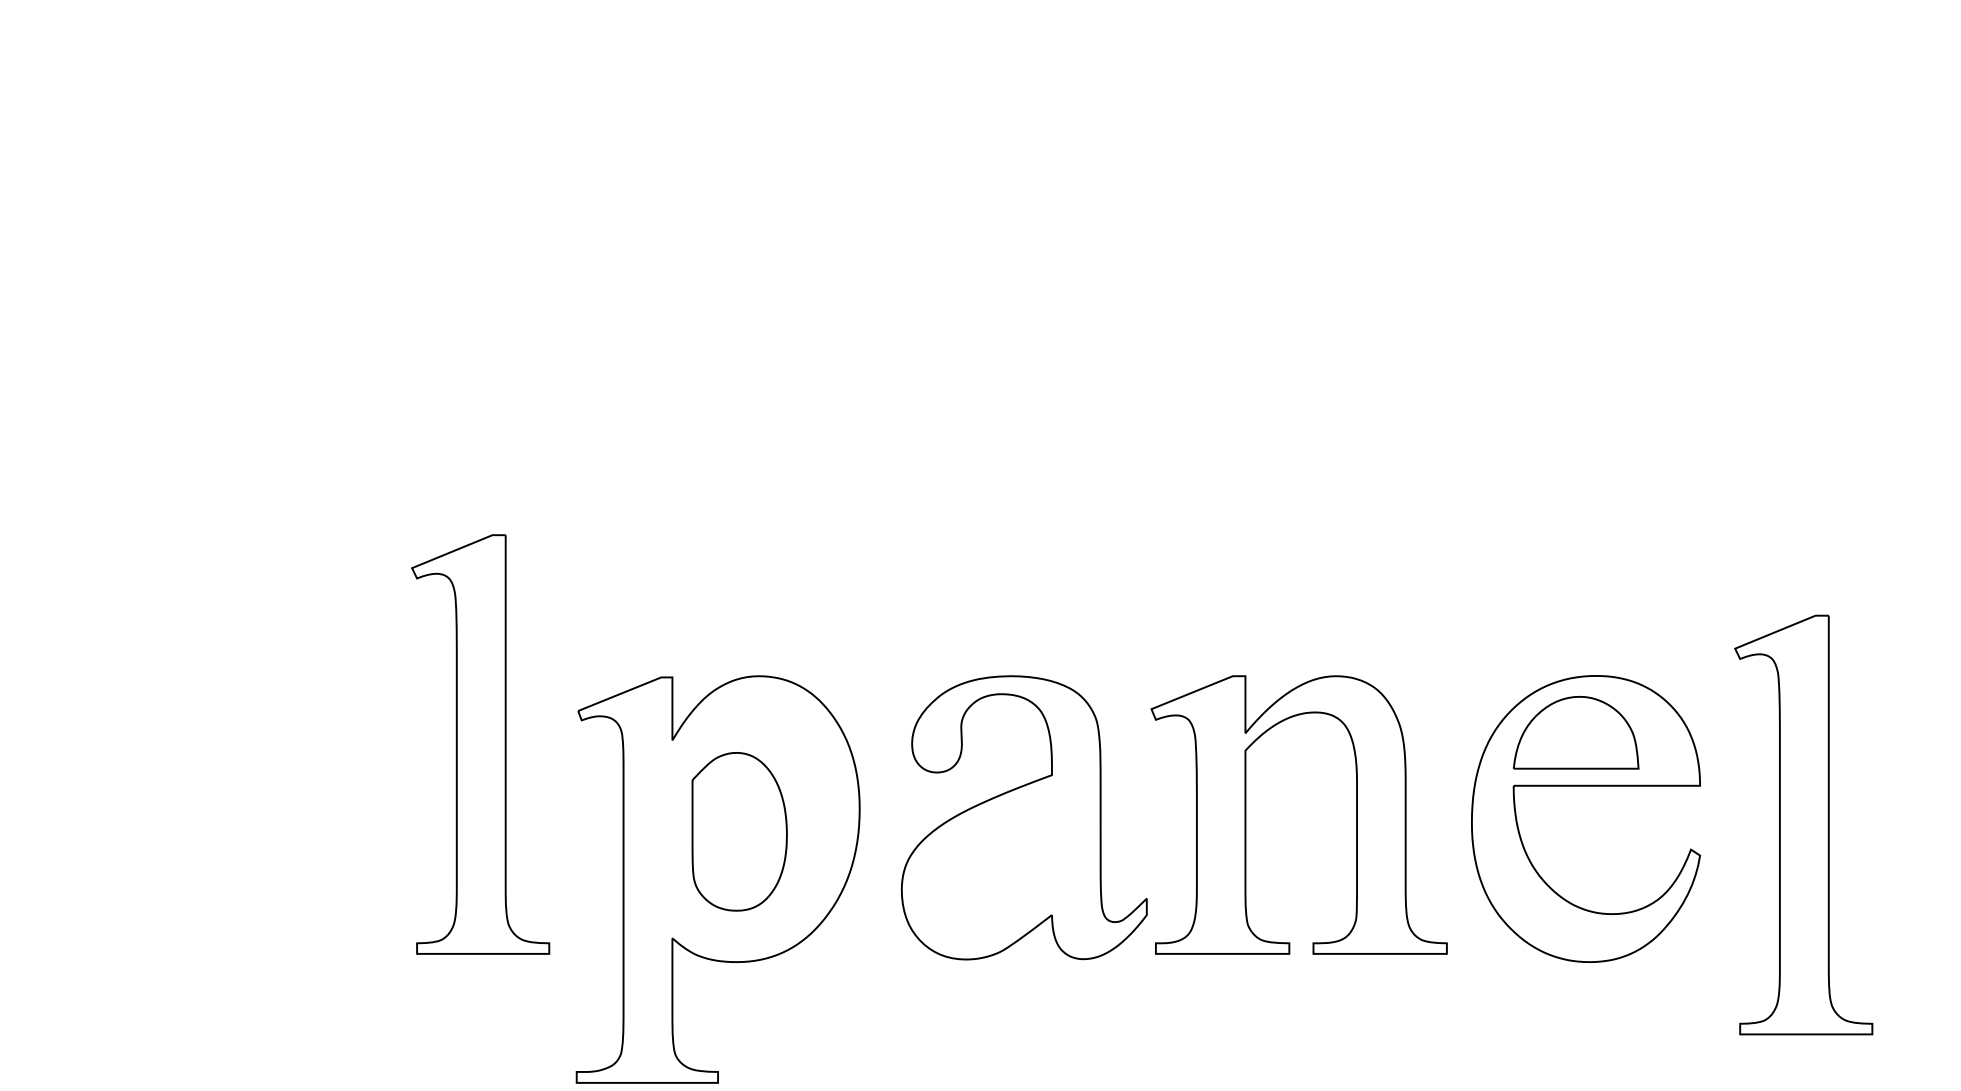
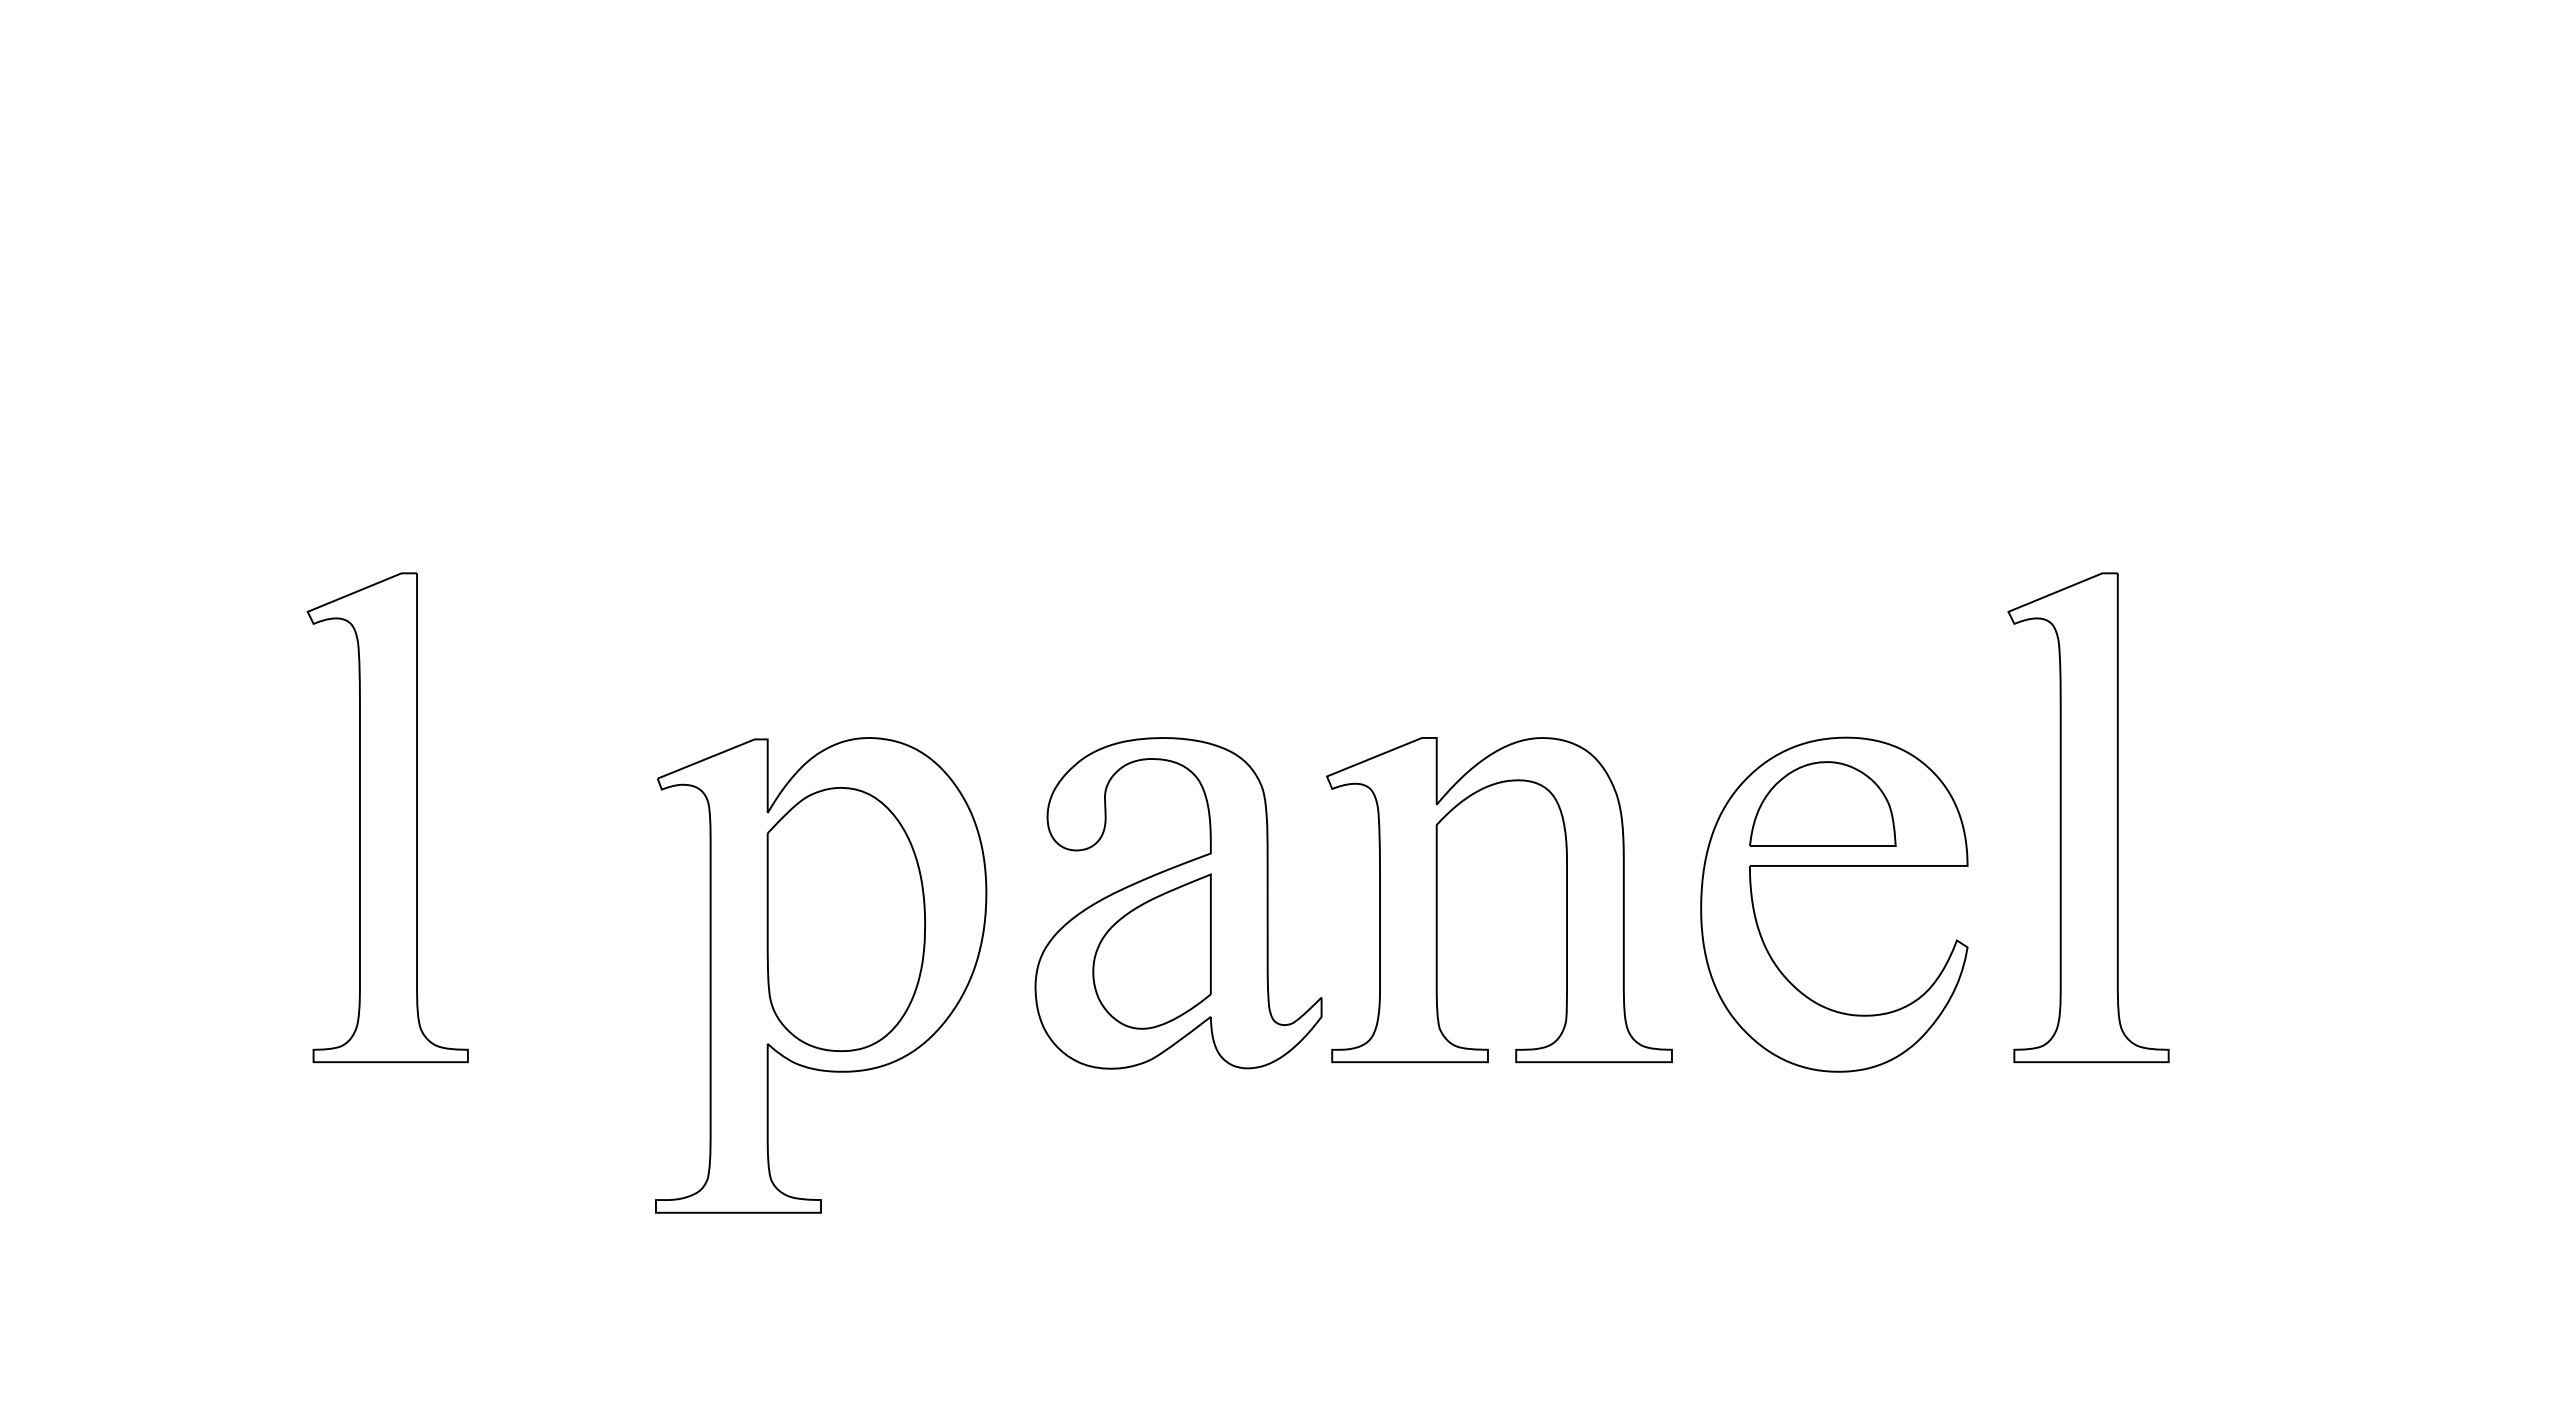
part: (480, 744) -> (387, 817), moved
part: (1803, 824) -> (2088, 817), moved
part: (739, 831) -> (845, 919), size x1.43
part: (1001, 859) -> (1151, 951), added

